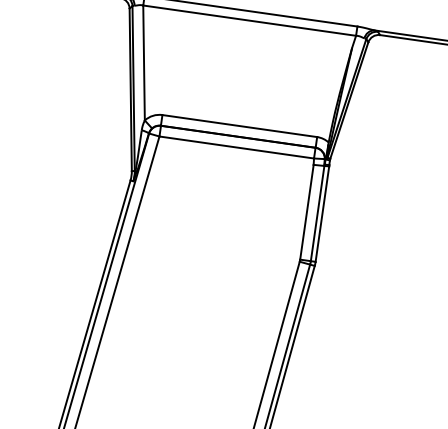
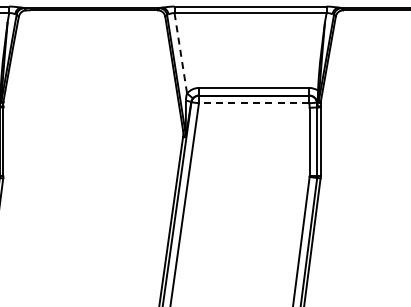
line: (143, 63) -> (180, 53), solid -> dashed
line: (235, 147) -> (253, 103), solid -> dashed

